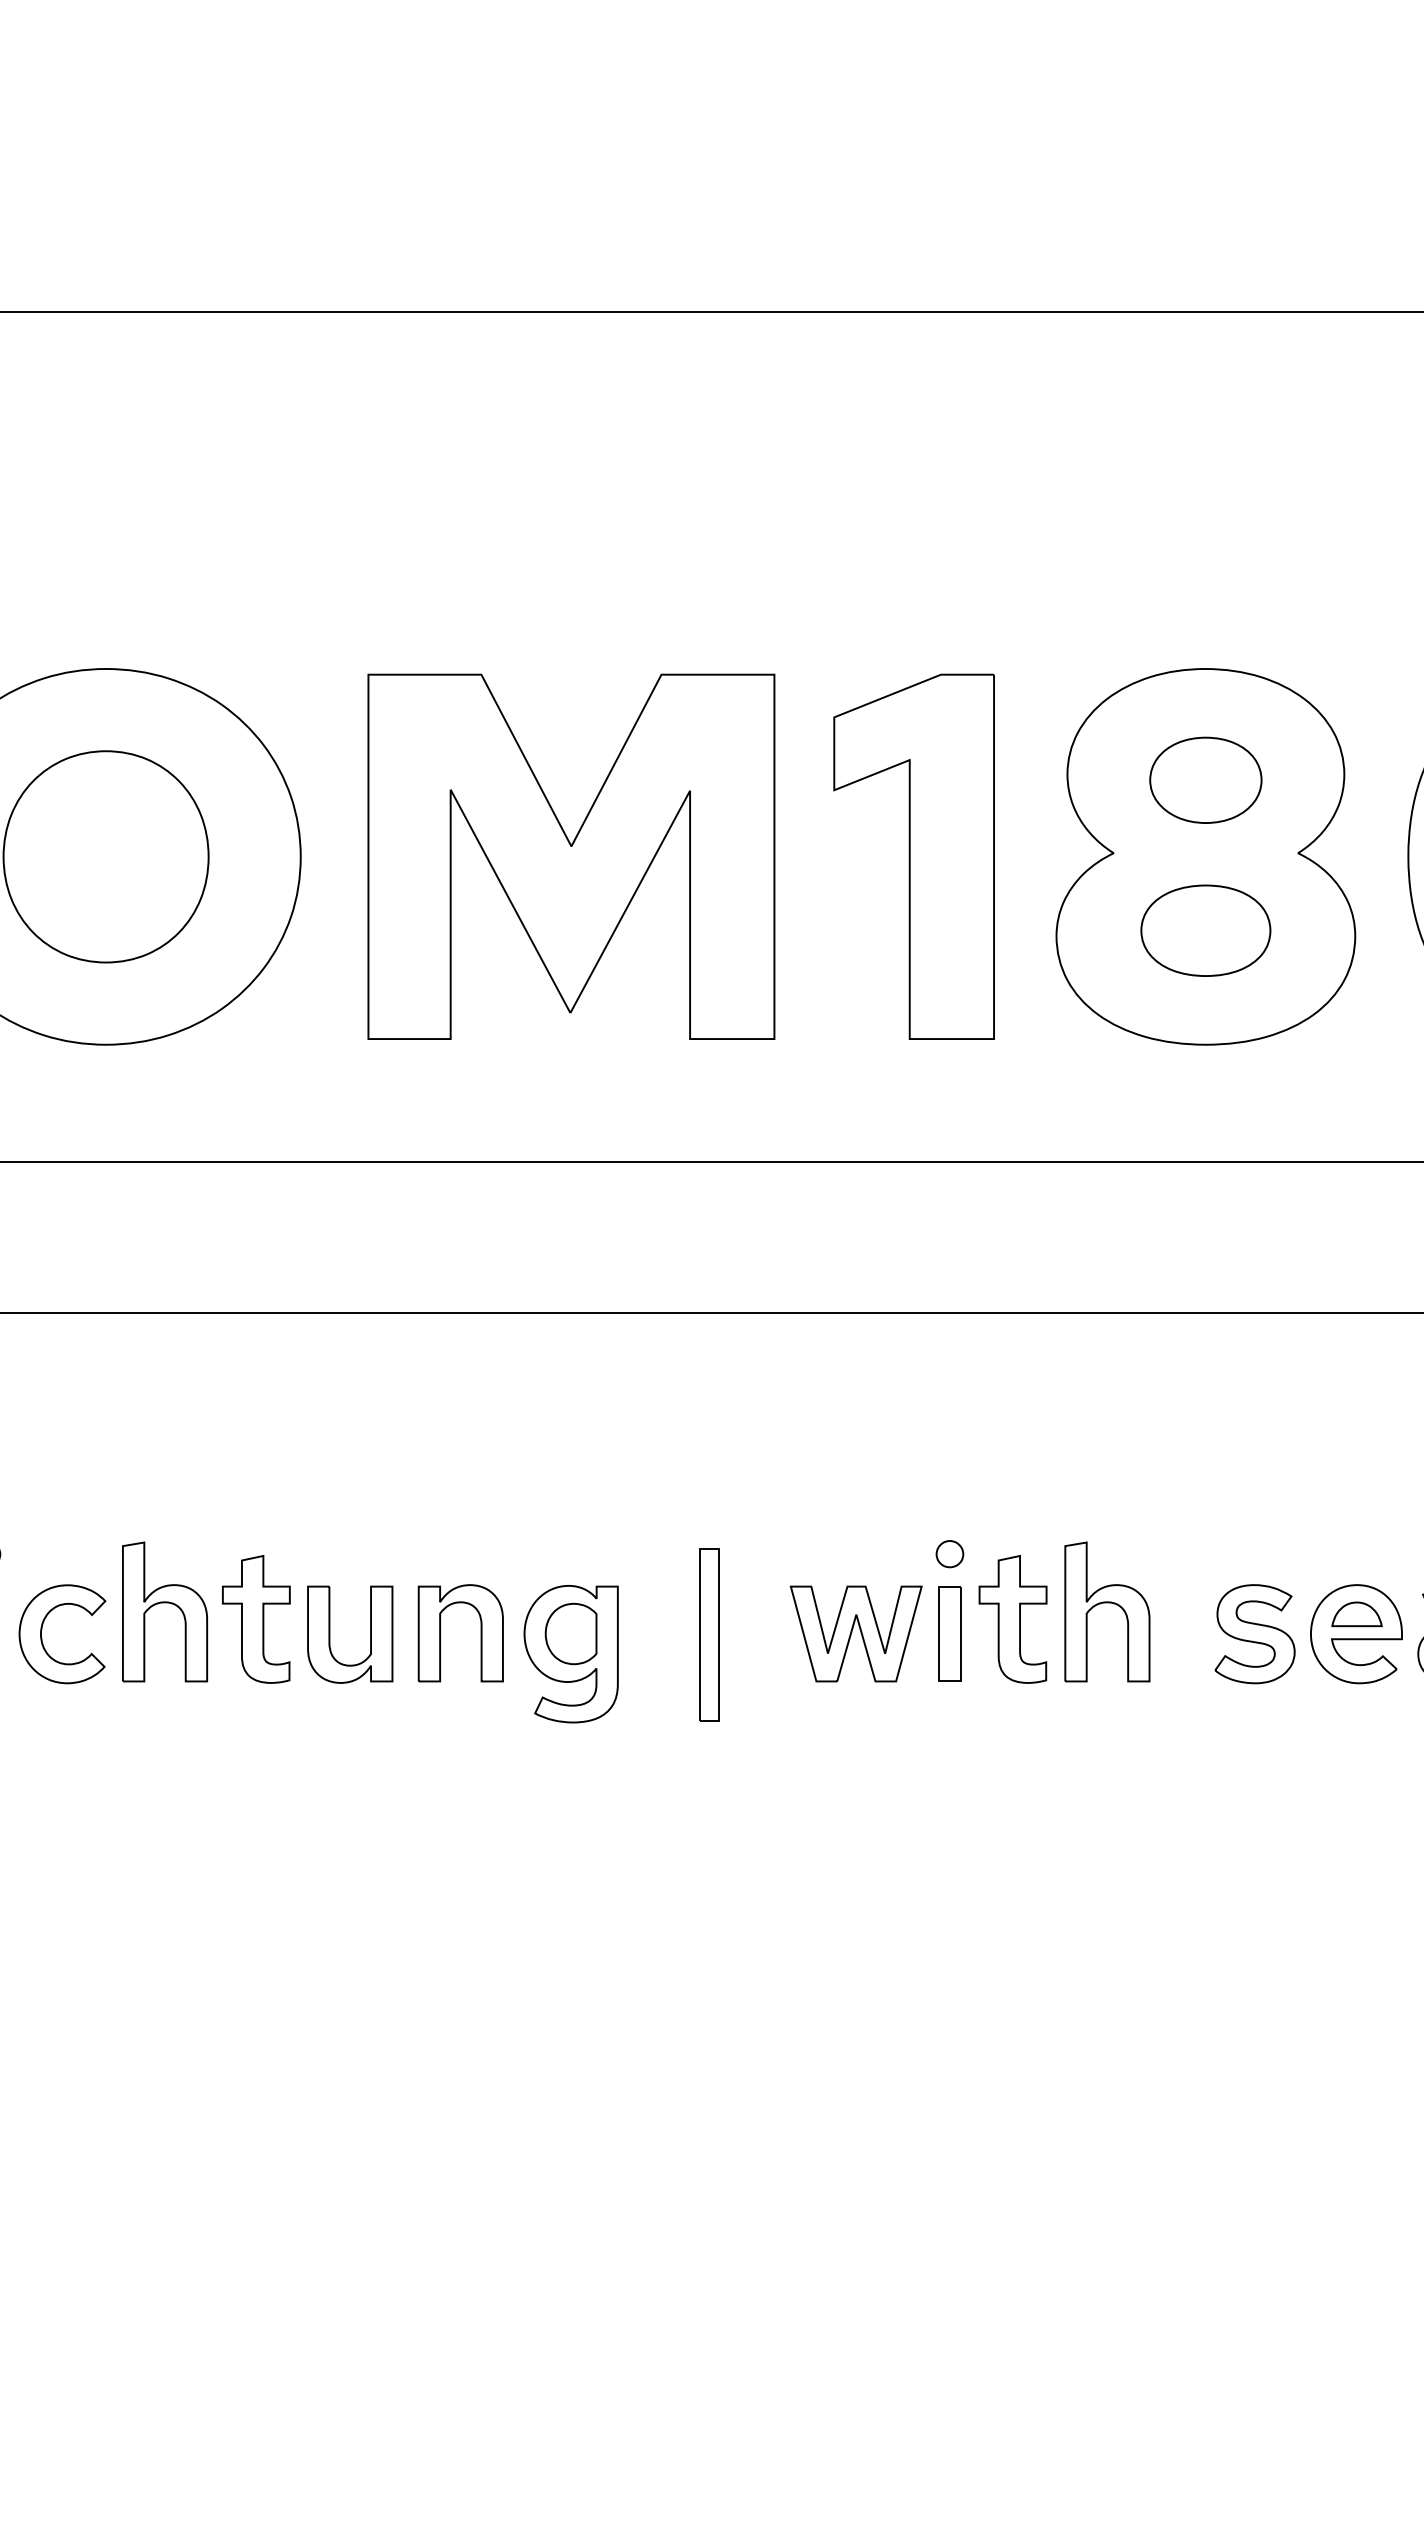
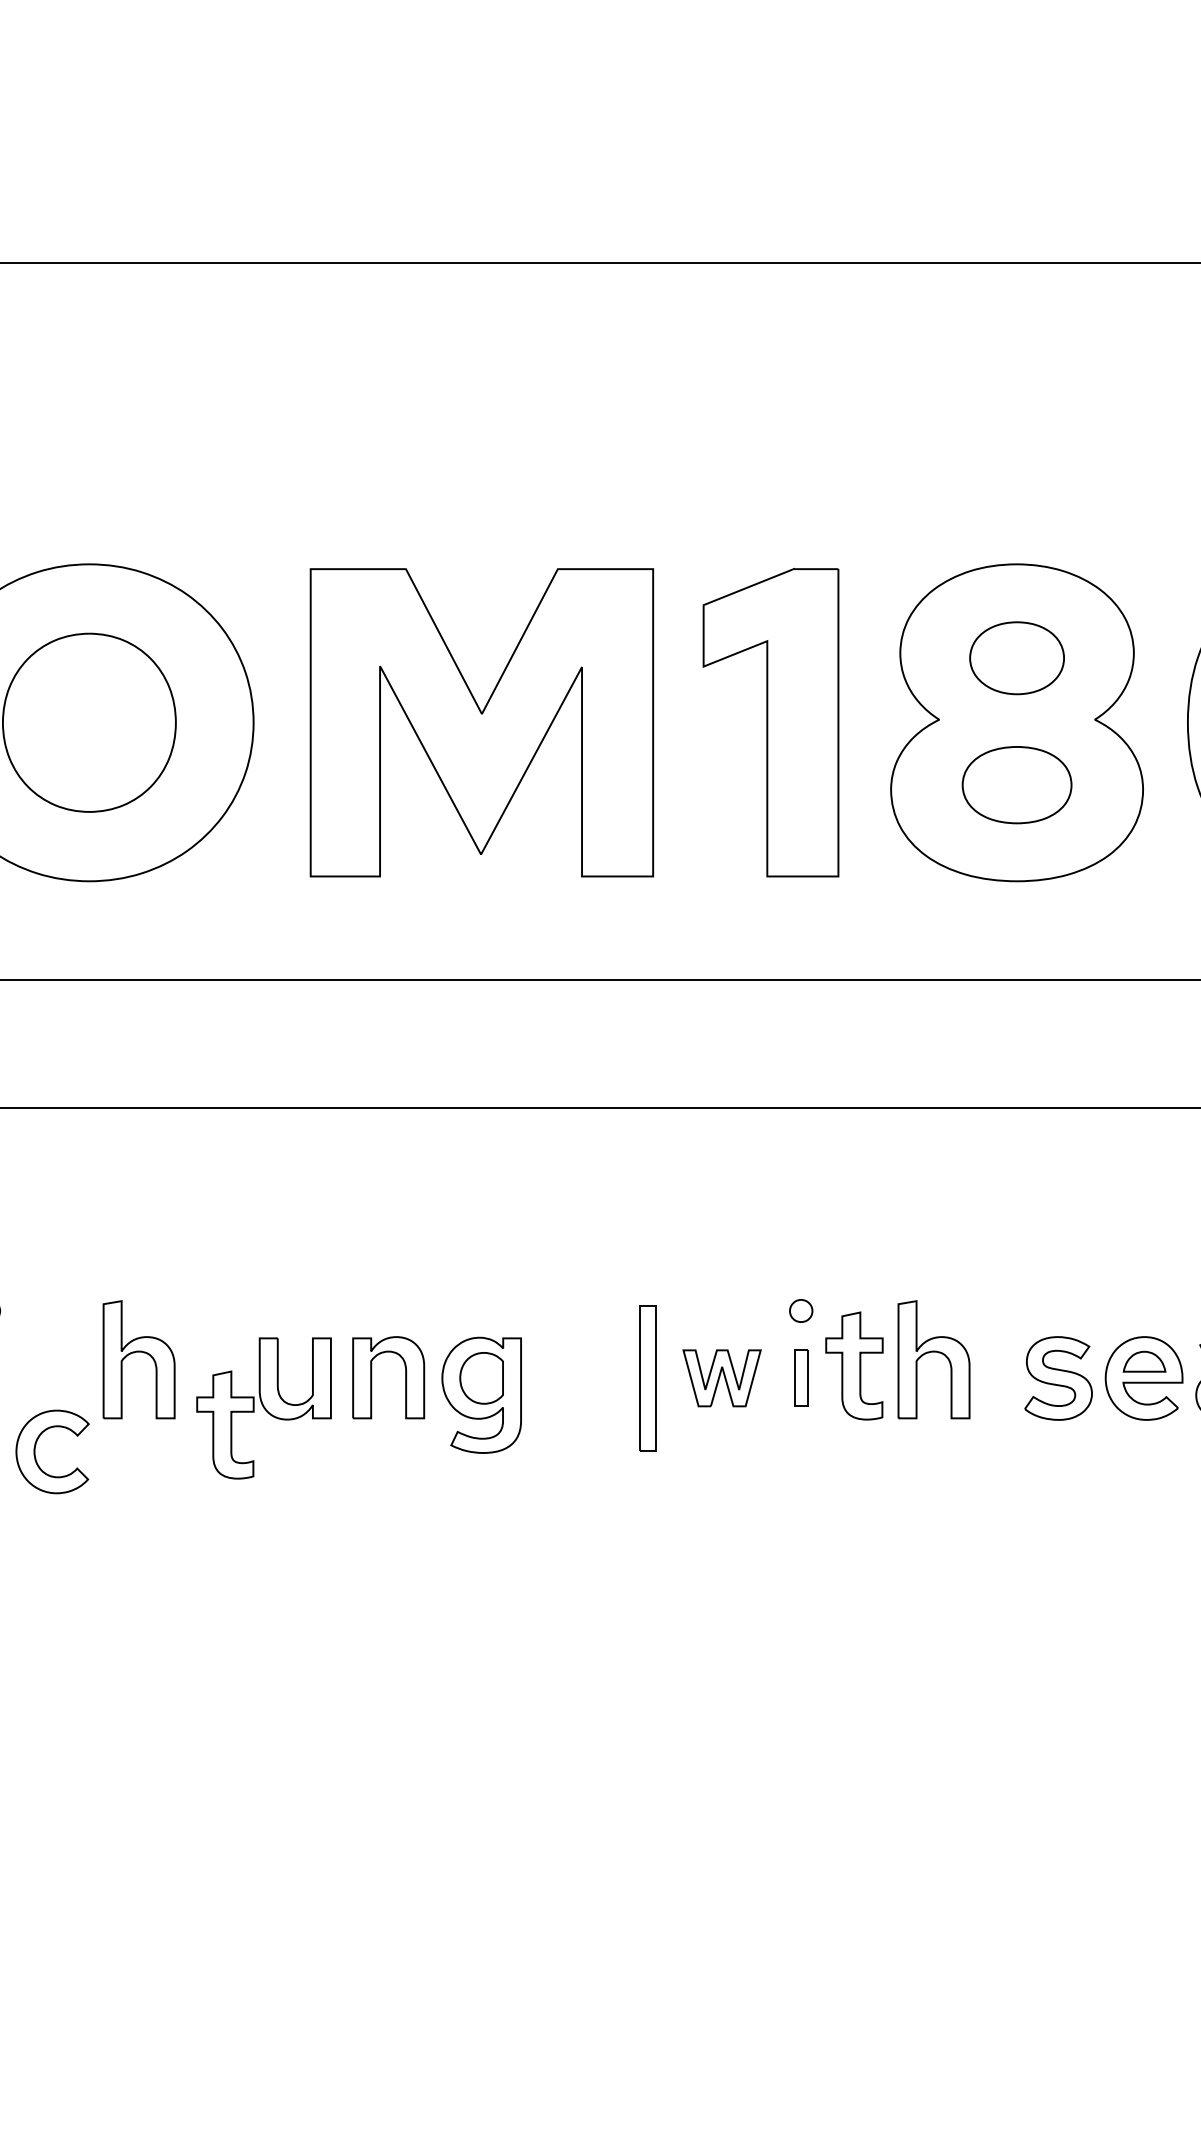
part: (256, 1619) -> (225, 1425), moved
part: (42, 1630) -> (35, 1448), moved
part: (855, 1633) -> (721, 1377), size x0.7
part: (949, 1633) -> (800, 1377), size x0.7
part: (709, 1634) -> (648, 1377), moved

